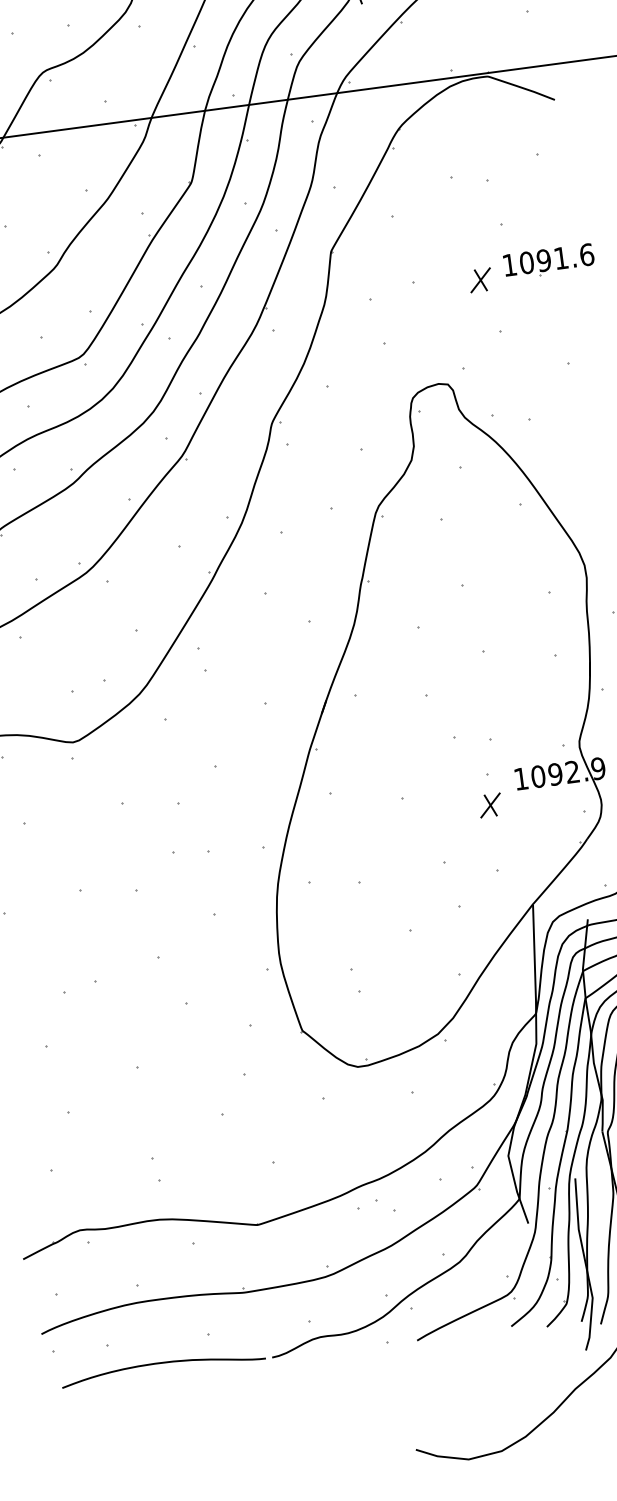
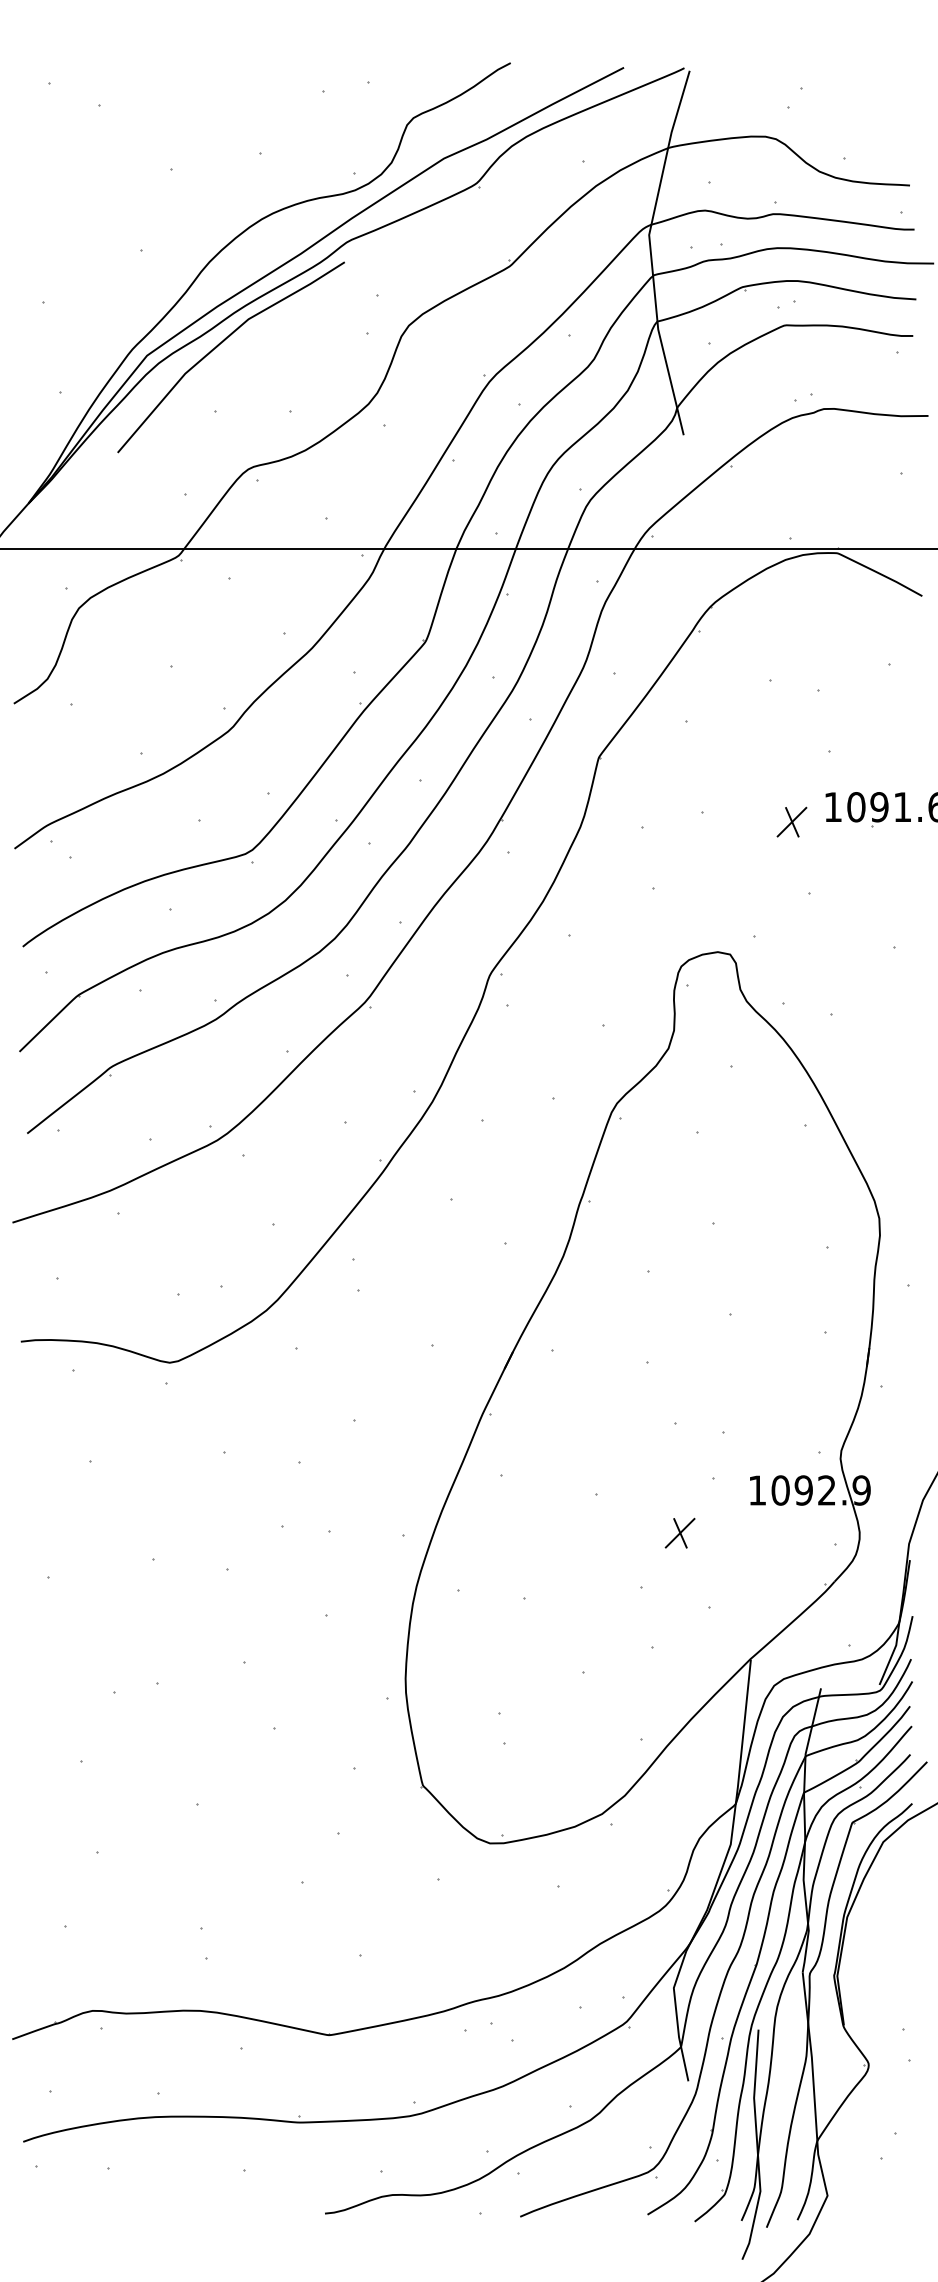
part: (489, 805) -> (679, 1532), moved
curve: (163, 1363) -> (179, 2202), removed

